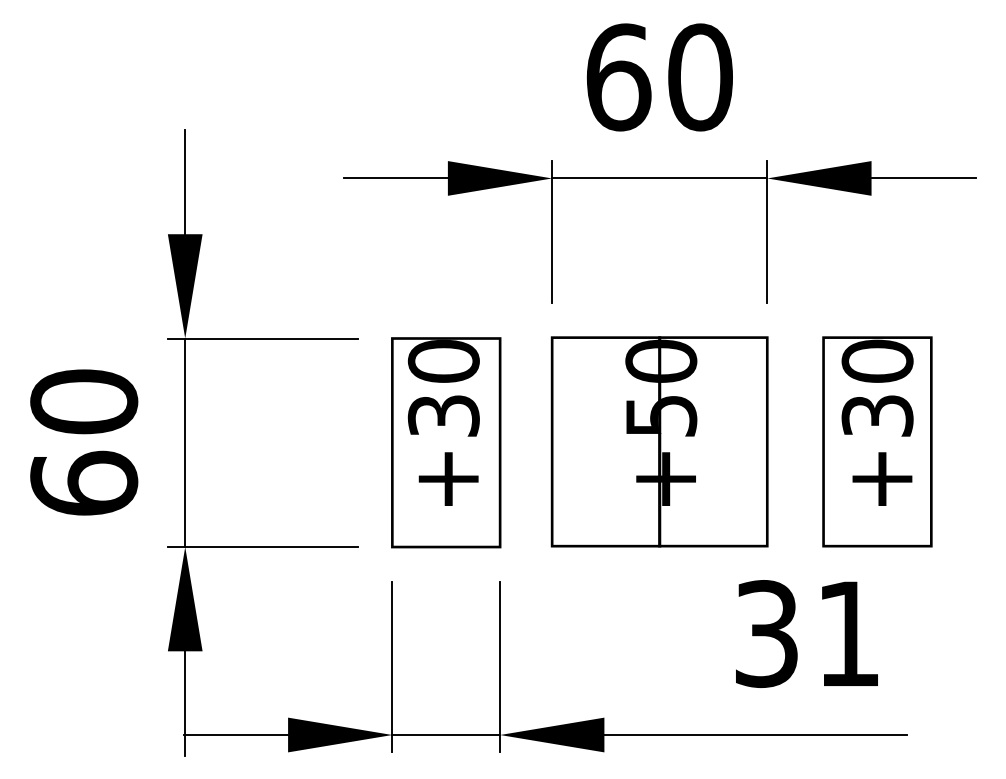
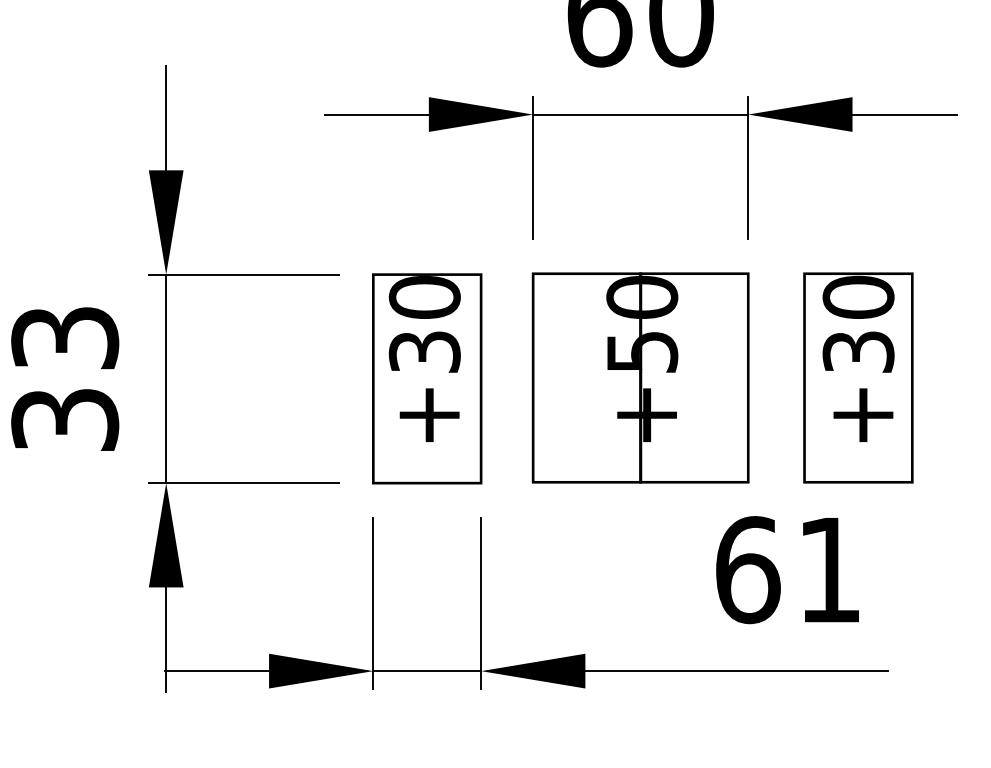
text: (84, 442) -> (65, 378), 60 -> 33
text: (767, 634) -> (748, 570), 31 -> 61

